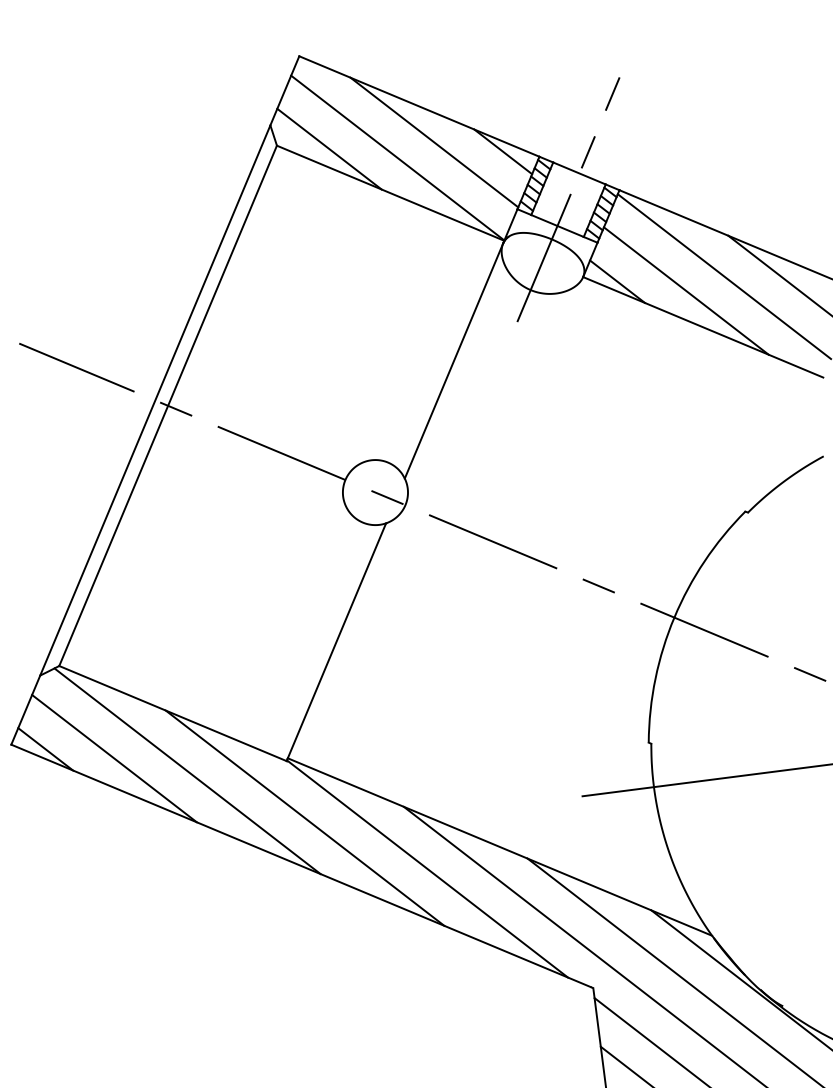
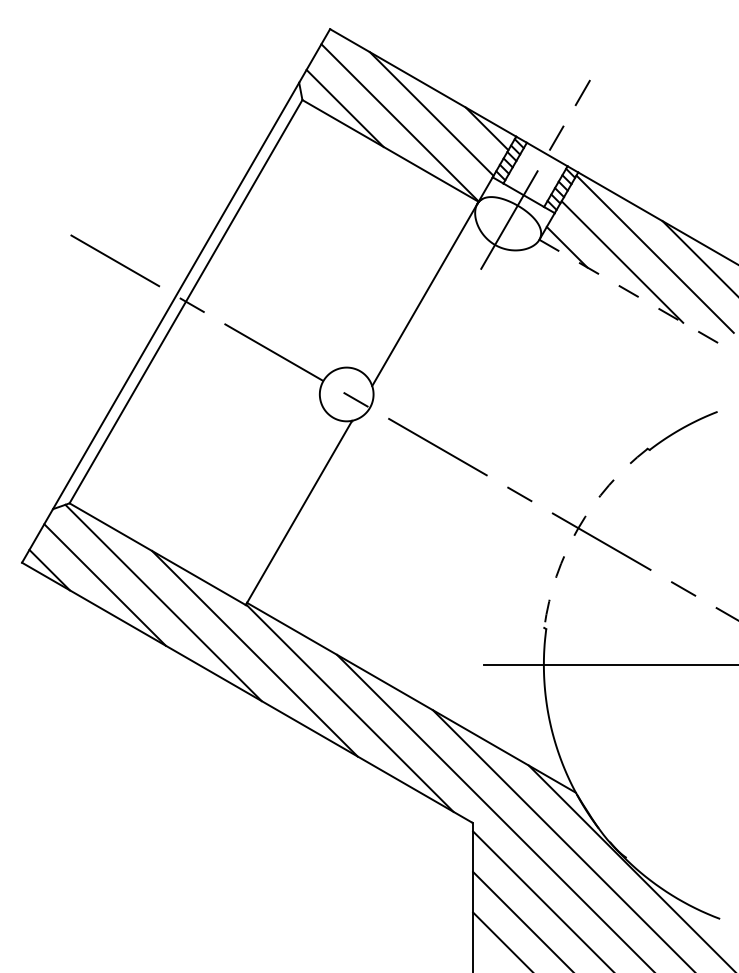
line: (703, 327) -> (632, 293), solid -> dashed
arc: (674, 617) -> (578, 528), solid -> dashed

